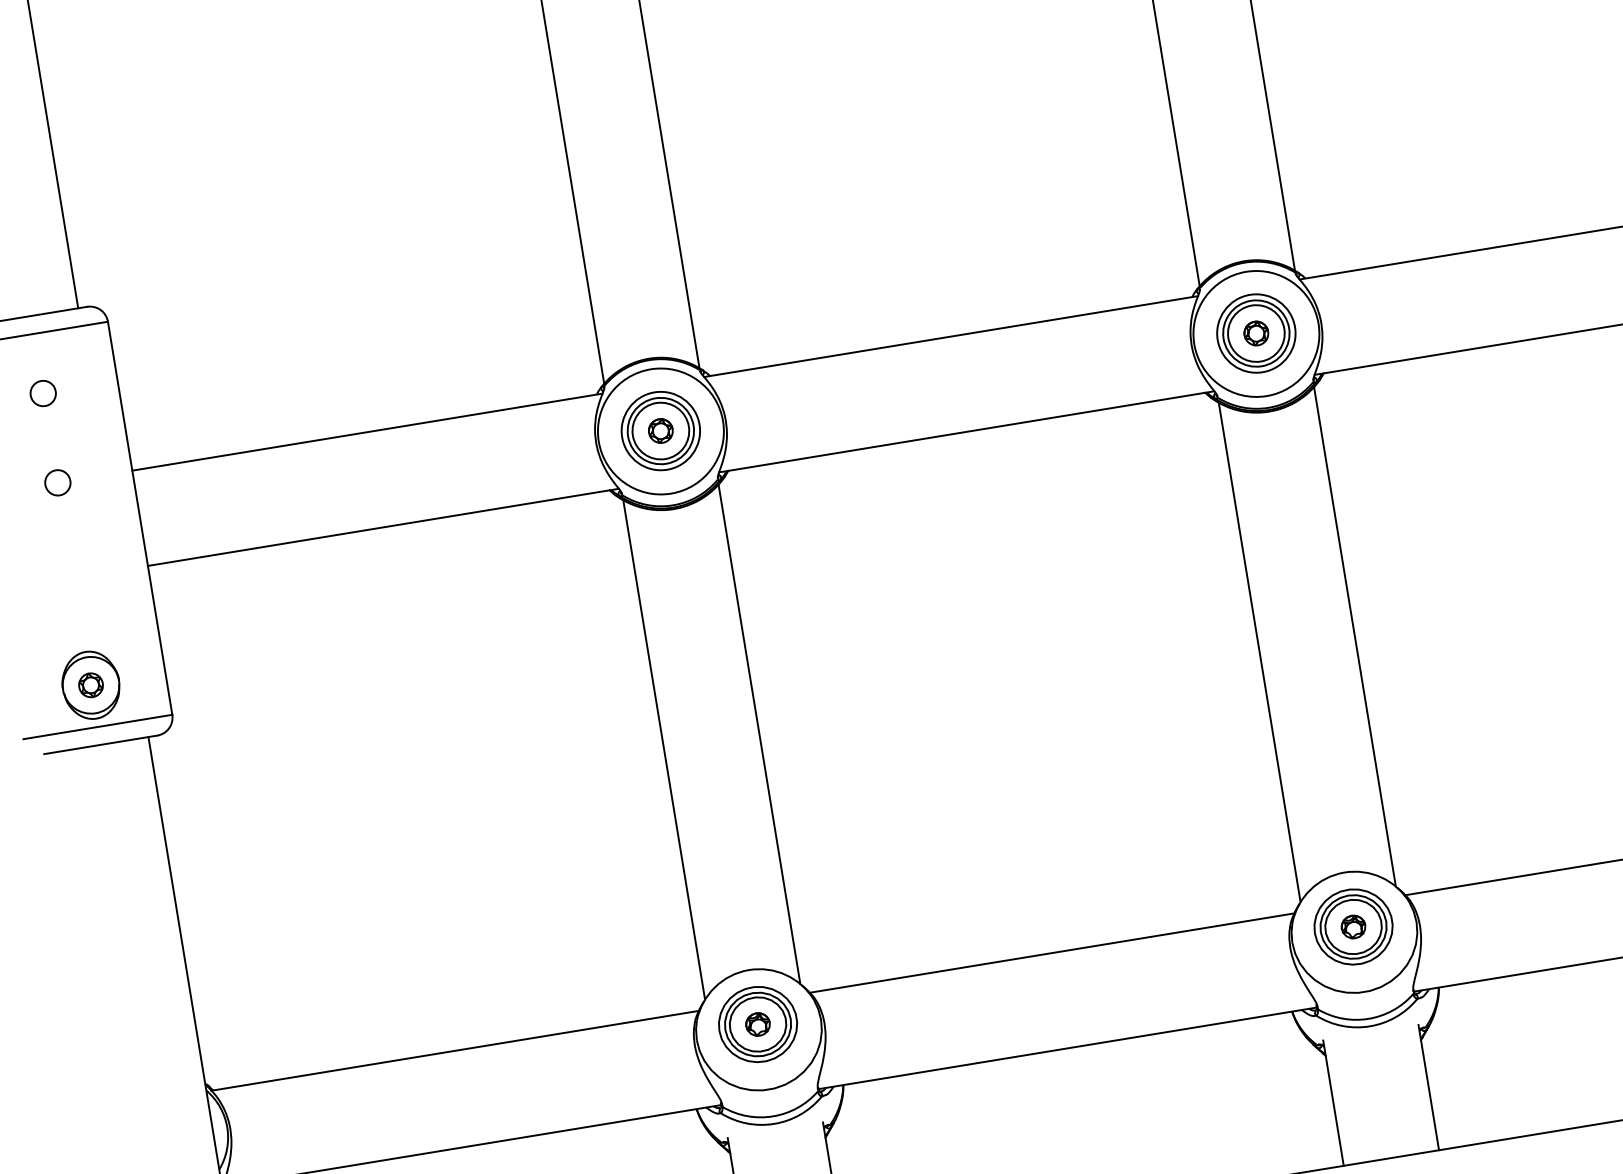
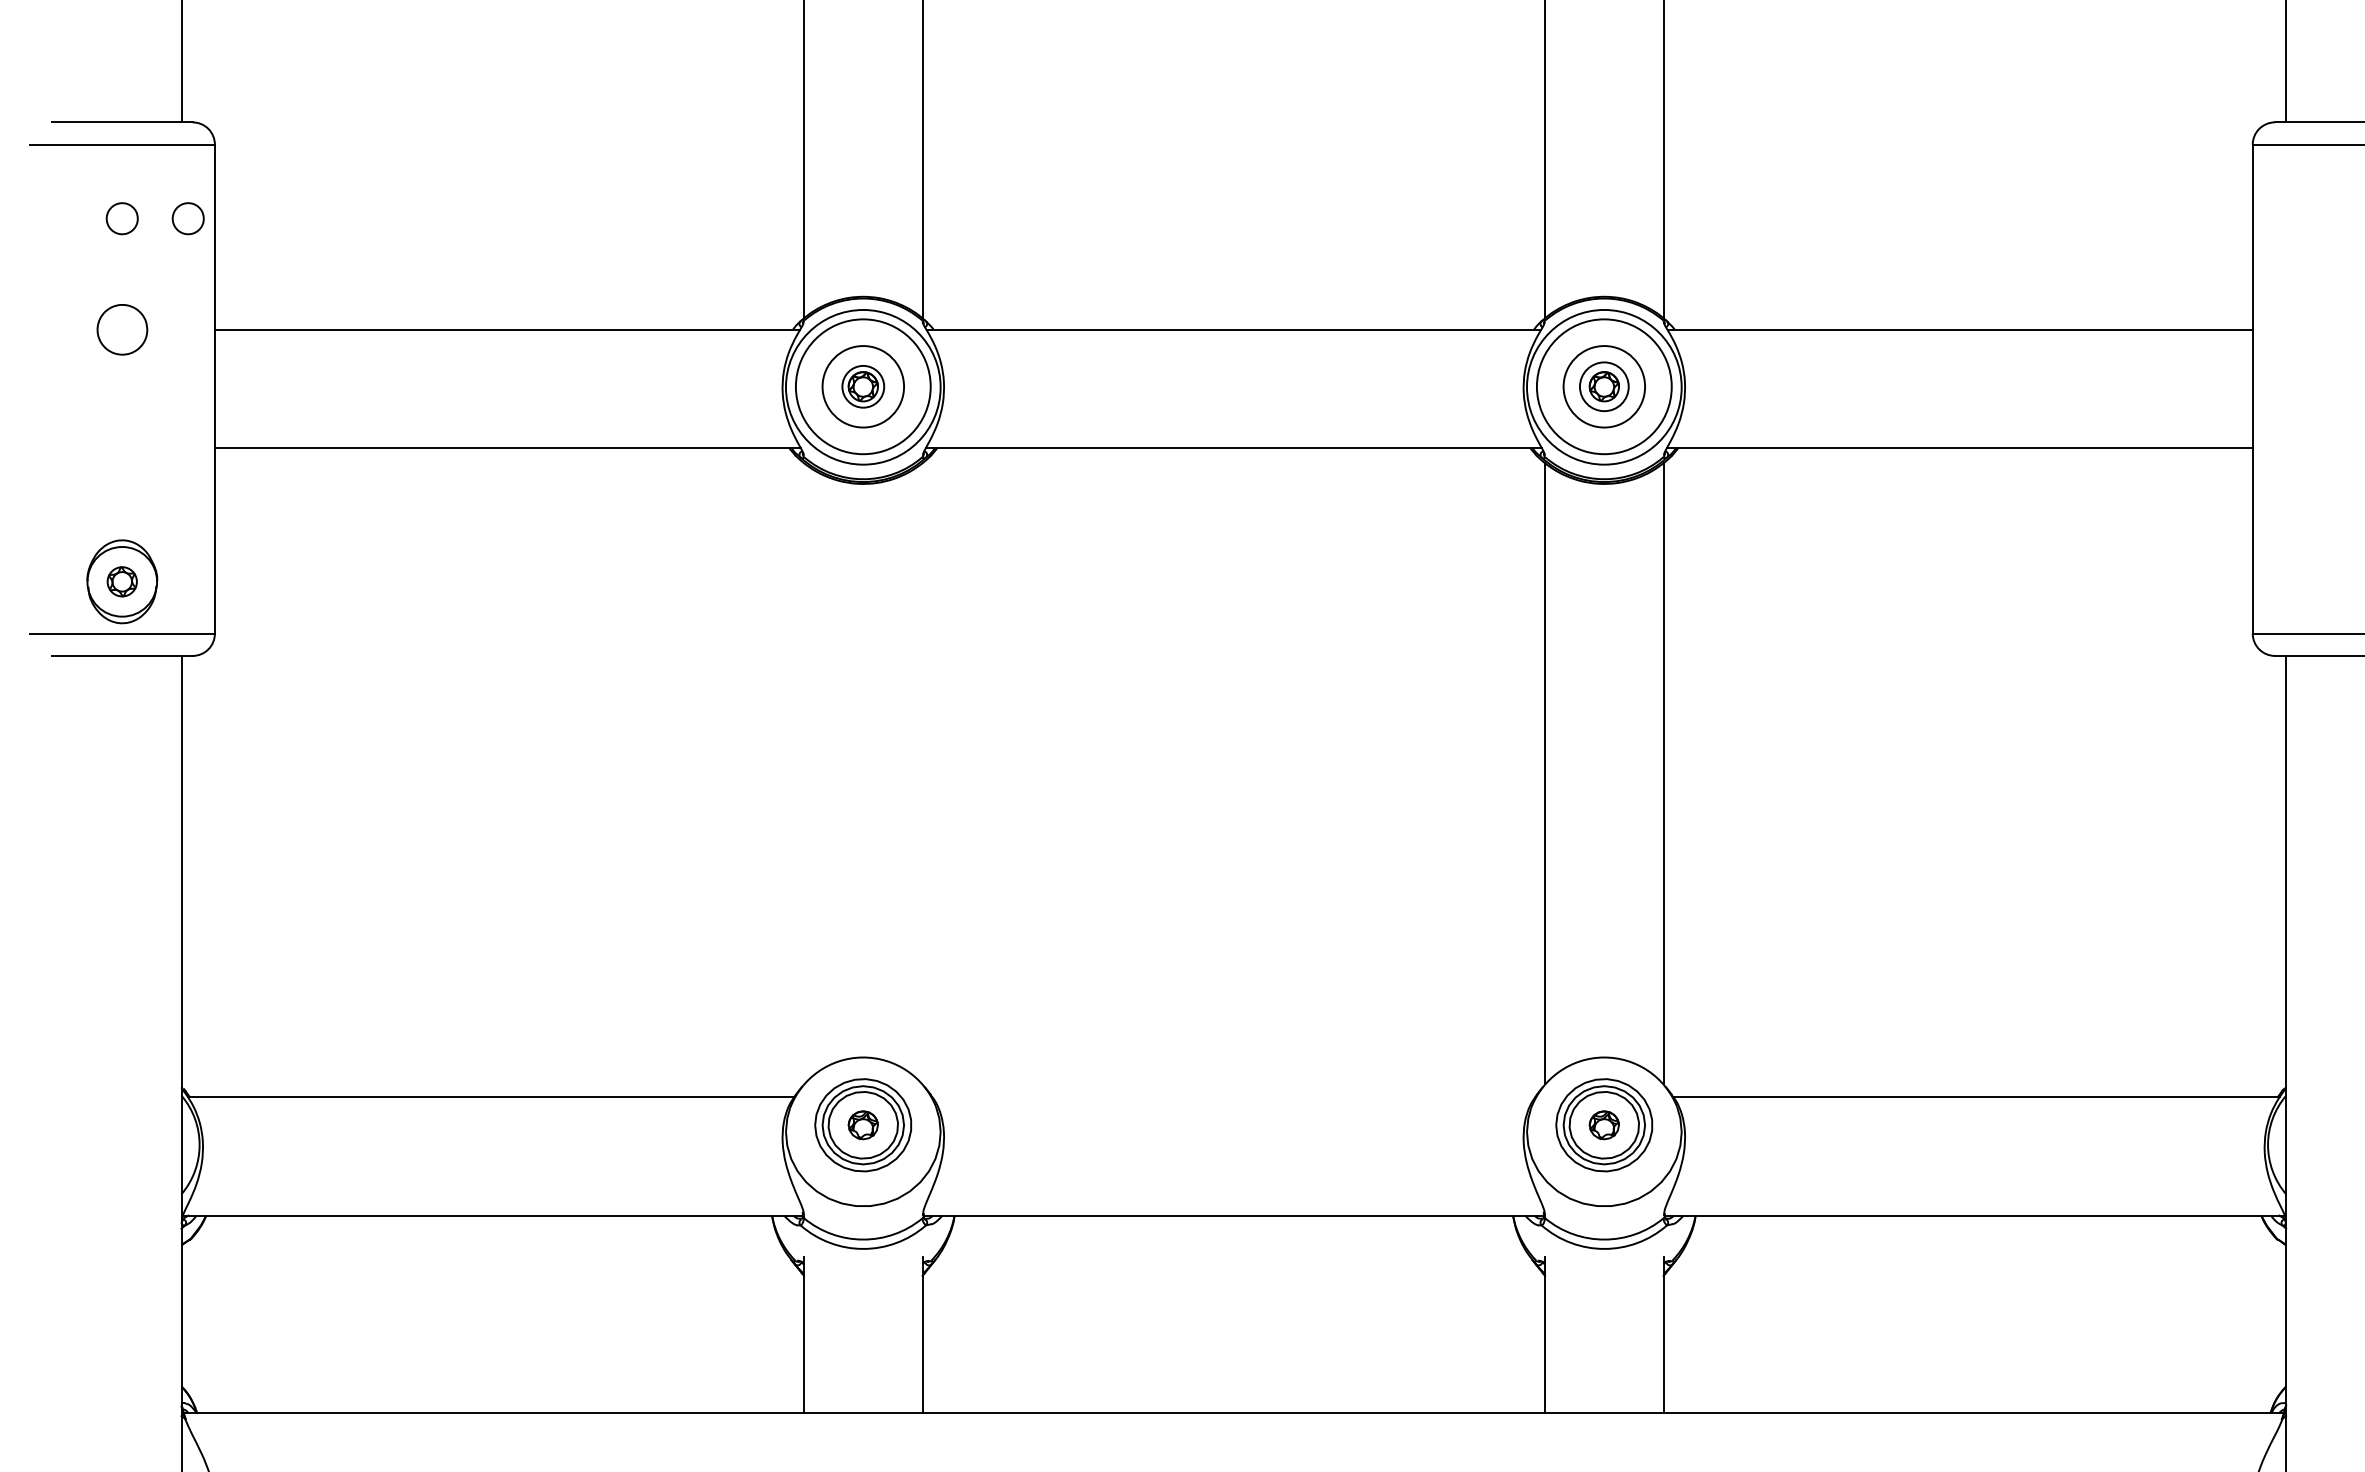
circle: (1256, 333) -> (1604, 386), size x0.7
circle: (1256, 333) -> (1604, 386), size x1.4
part: (95, 384) -> (187, 218), added
circle: (660, 430) -> (863, 386), size x0.6
circle: (660, 430) -> (863, 386), size x1.4
part: (57, 482) -> (121, 329), size x1.6
line: (759, 734) -> (922, 773), removed
line: (664, 749) -> (804, 773), removed
line: (1051, 953) -> (1233, 1097), removed

